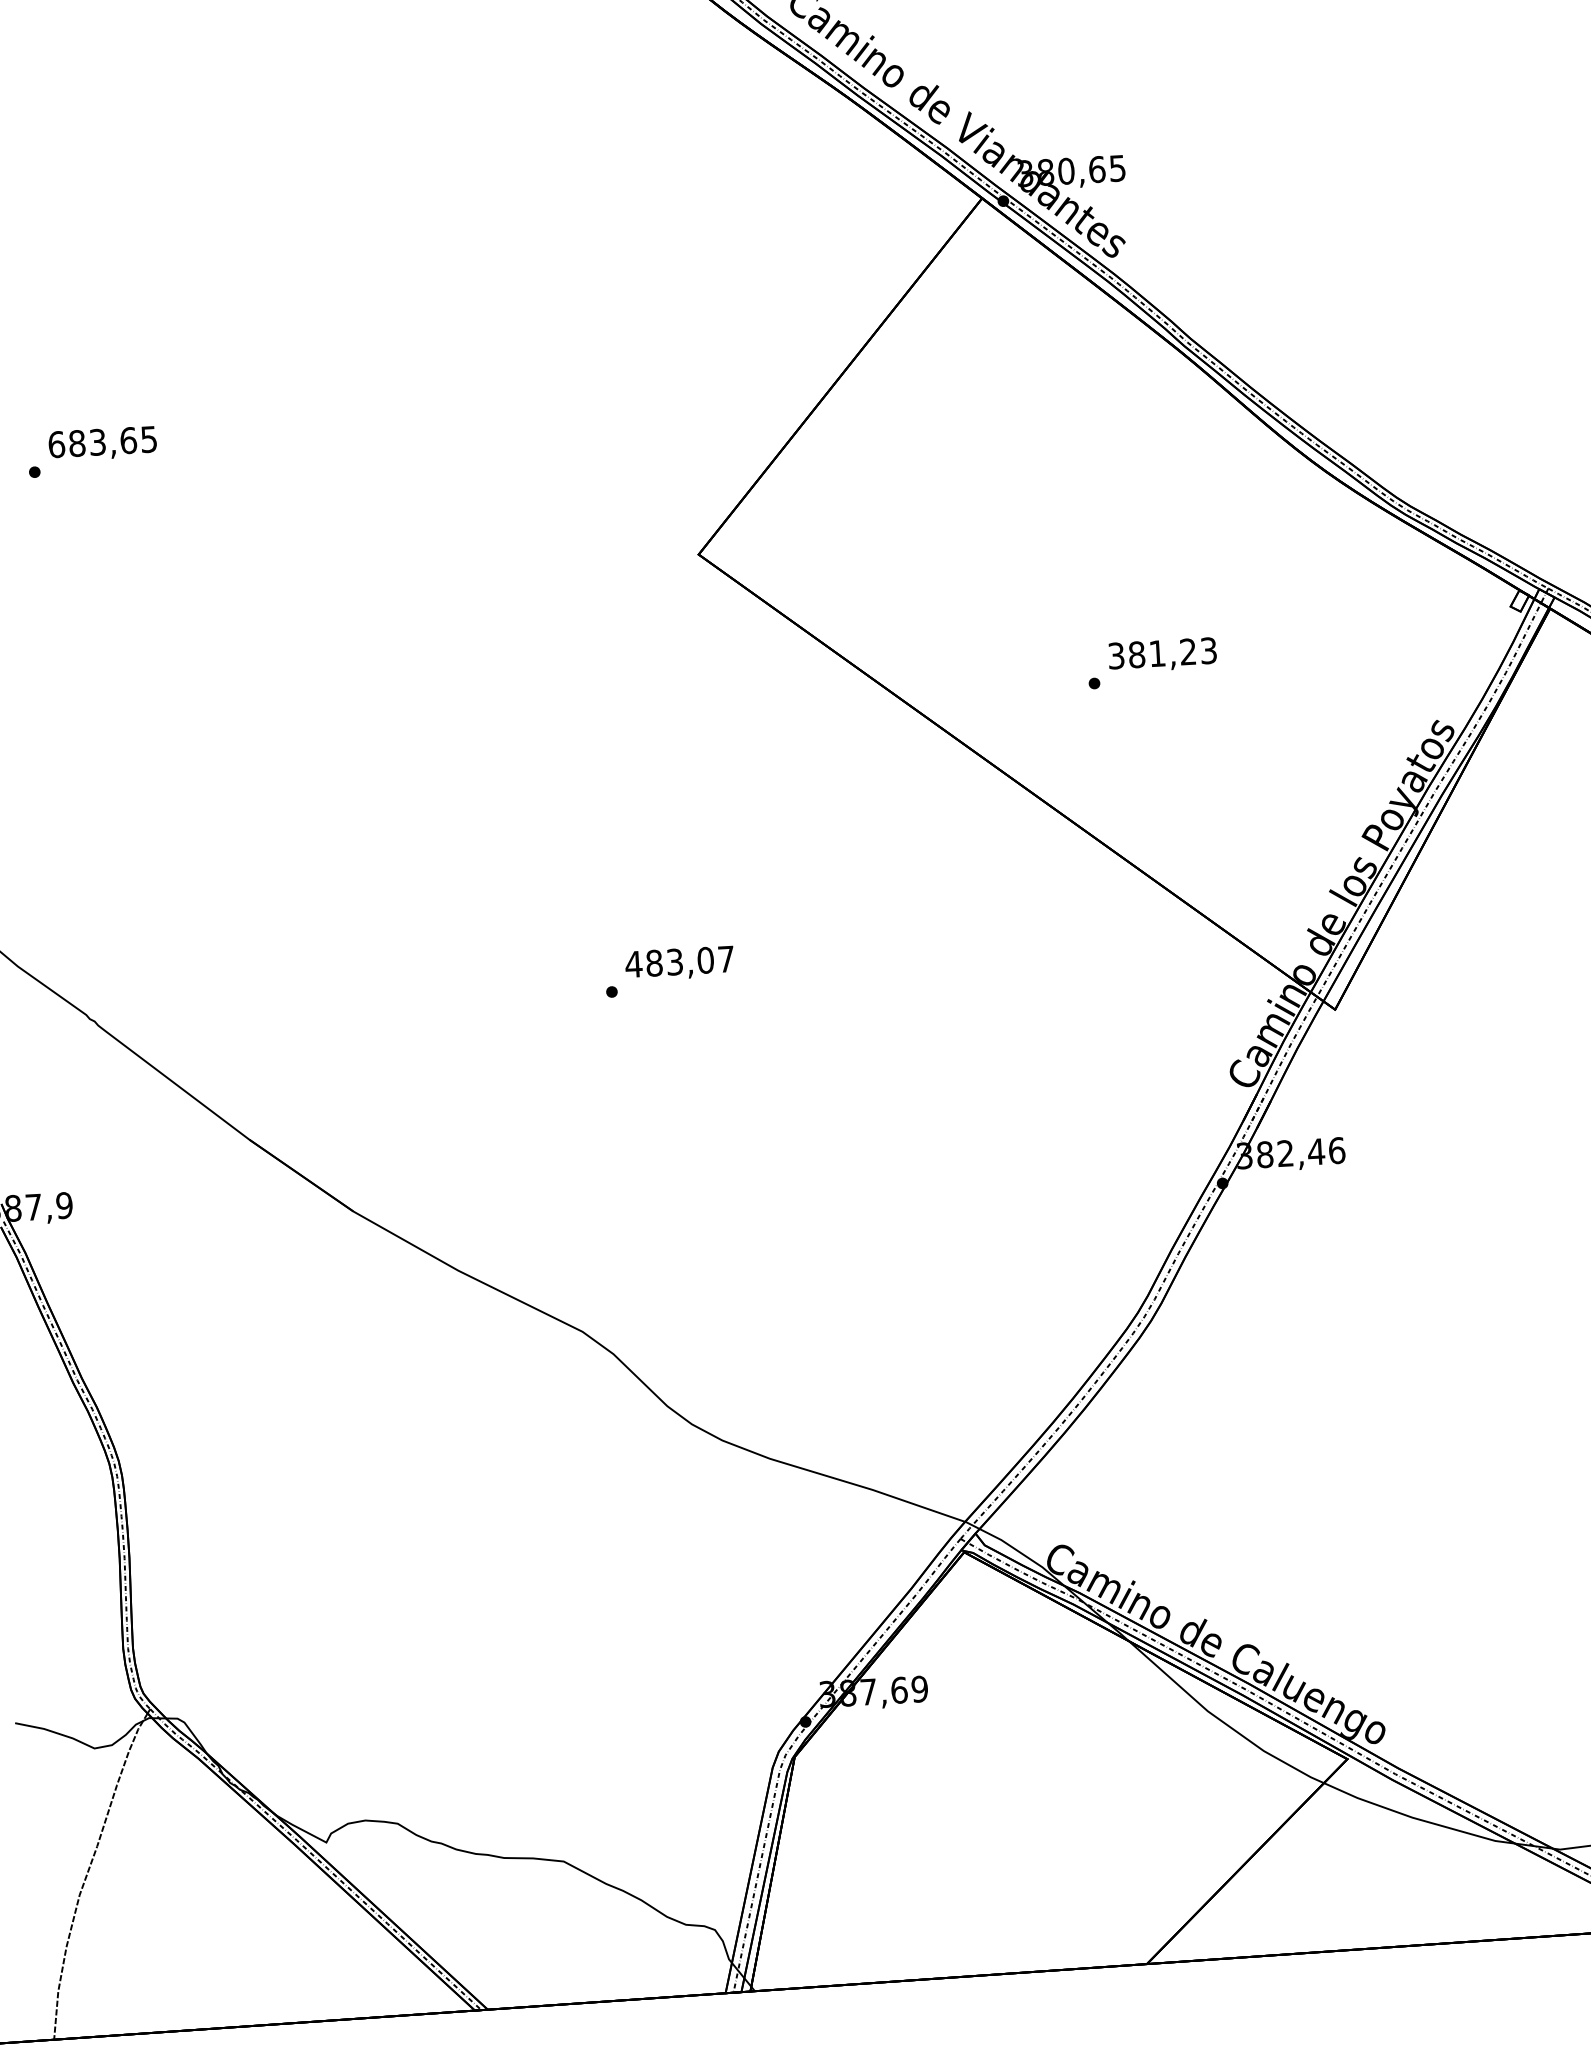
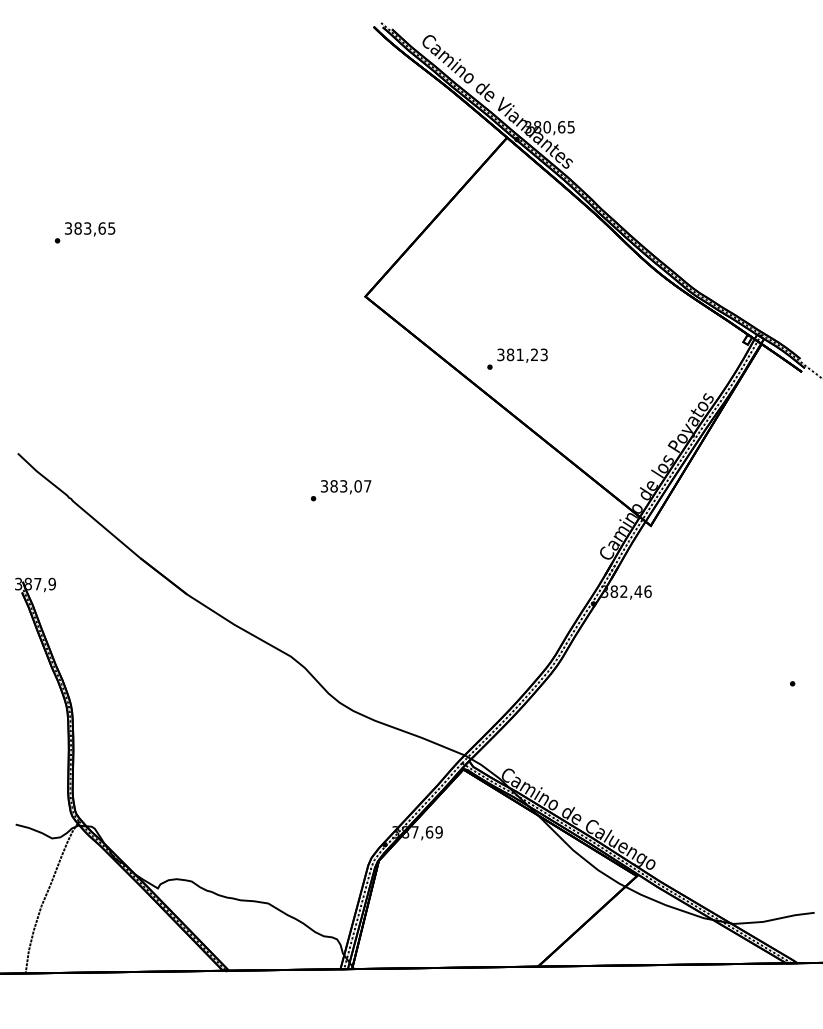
text: (56, 444) -> (68, 228), 683,65 -> 383,65
text: (1152, 661) -> (517, 358), moved
text: (633, 964) -> (324, 486), 483,07 -> 383,07

